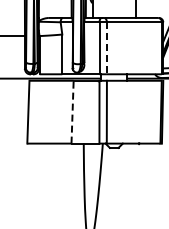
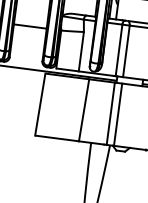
line: (106, 48) -> (125, 51), dashed -> solid
line: (72, 111) -> (84, 109), dashed -> solid

